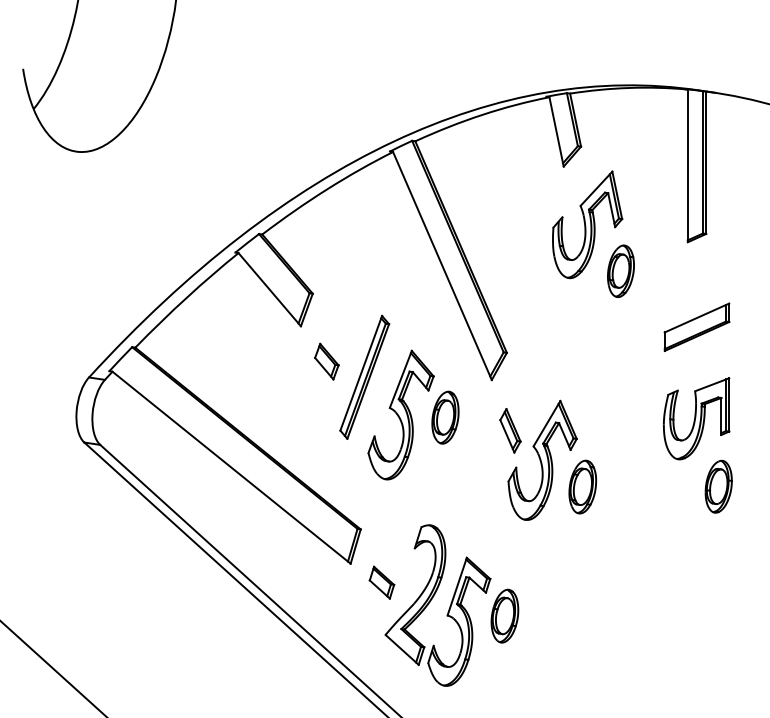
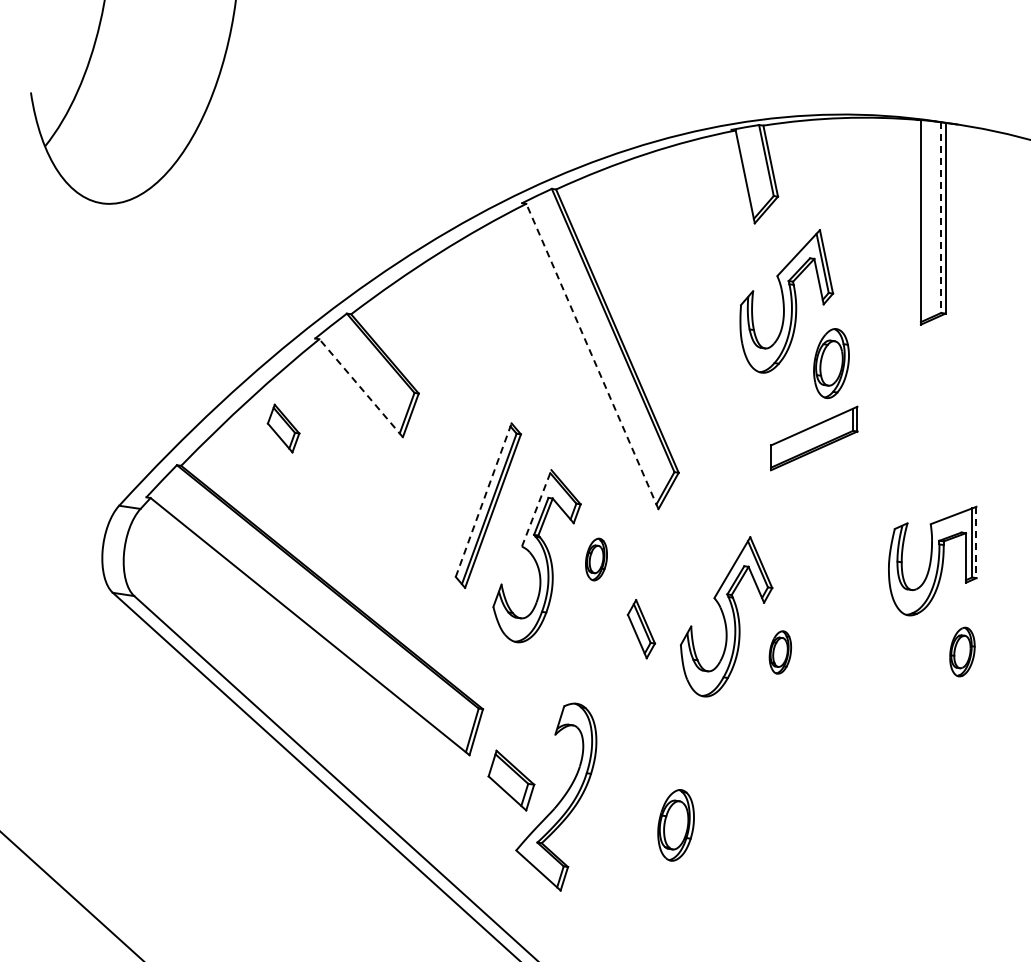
line: (703, 162) -> (941, 218), solid -> dashed
line: (442, 266) -> (592, 356), solid -> dashed
line: (269, 289) -> (360, 387), solid -> dashed
part: (697, 327) -> (814, 438), moved
part: (326, 361) -> (283, 428), moved
line: (361, 373) -> (483, 500), solid -> dashed
line: (400, 379) -> (536, 508), solid -> dashed
line: (729, 404) -> (976, 542), solid -> dashed
part: (445, 417) -> (596, 559), size x0.6
part: (510, 431) -> (641, 629), moved
part: (718, 486) -> (962, 651), size x0.7
part: (582, 487) -> (780, 652), size x0.6
part: (382, 582) -> (511, 780), size x1.4
part: (458, 621) -> (614, 832), removed

